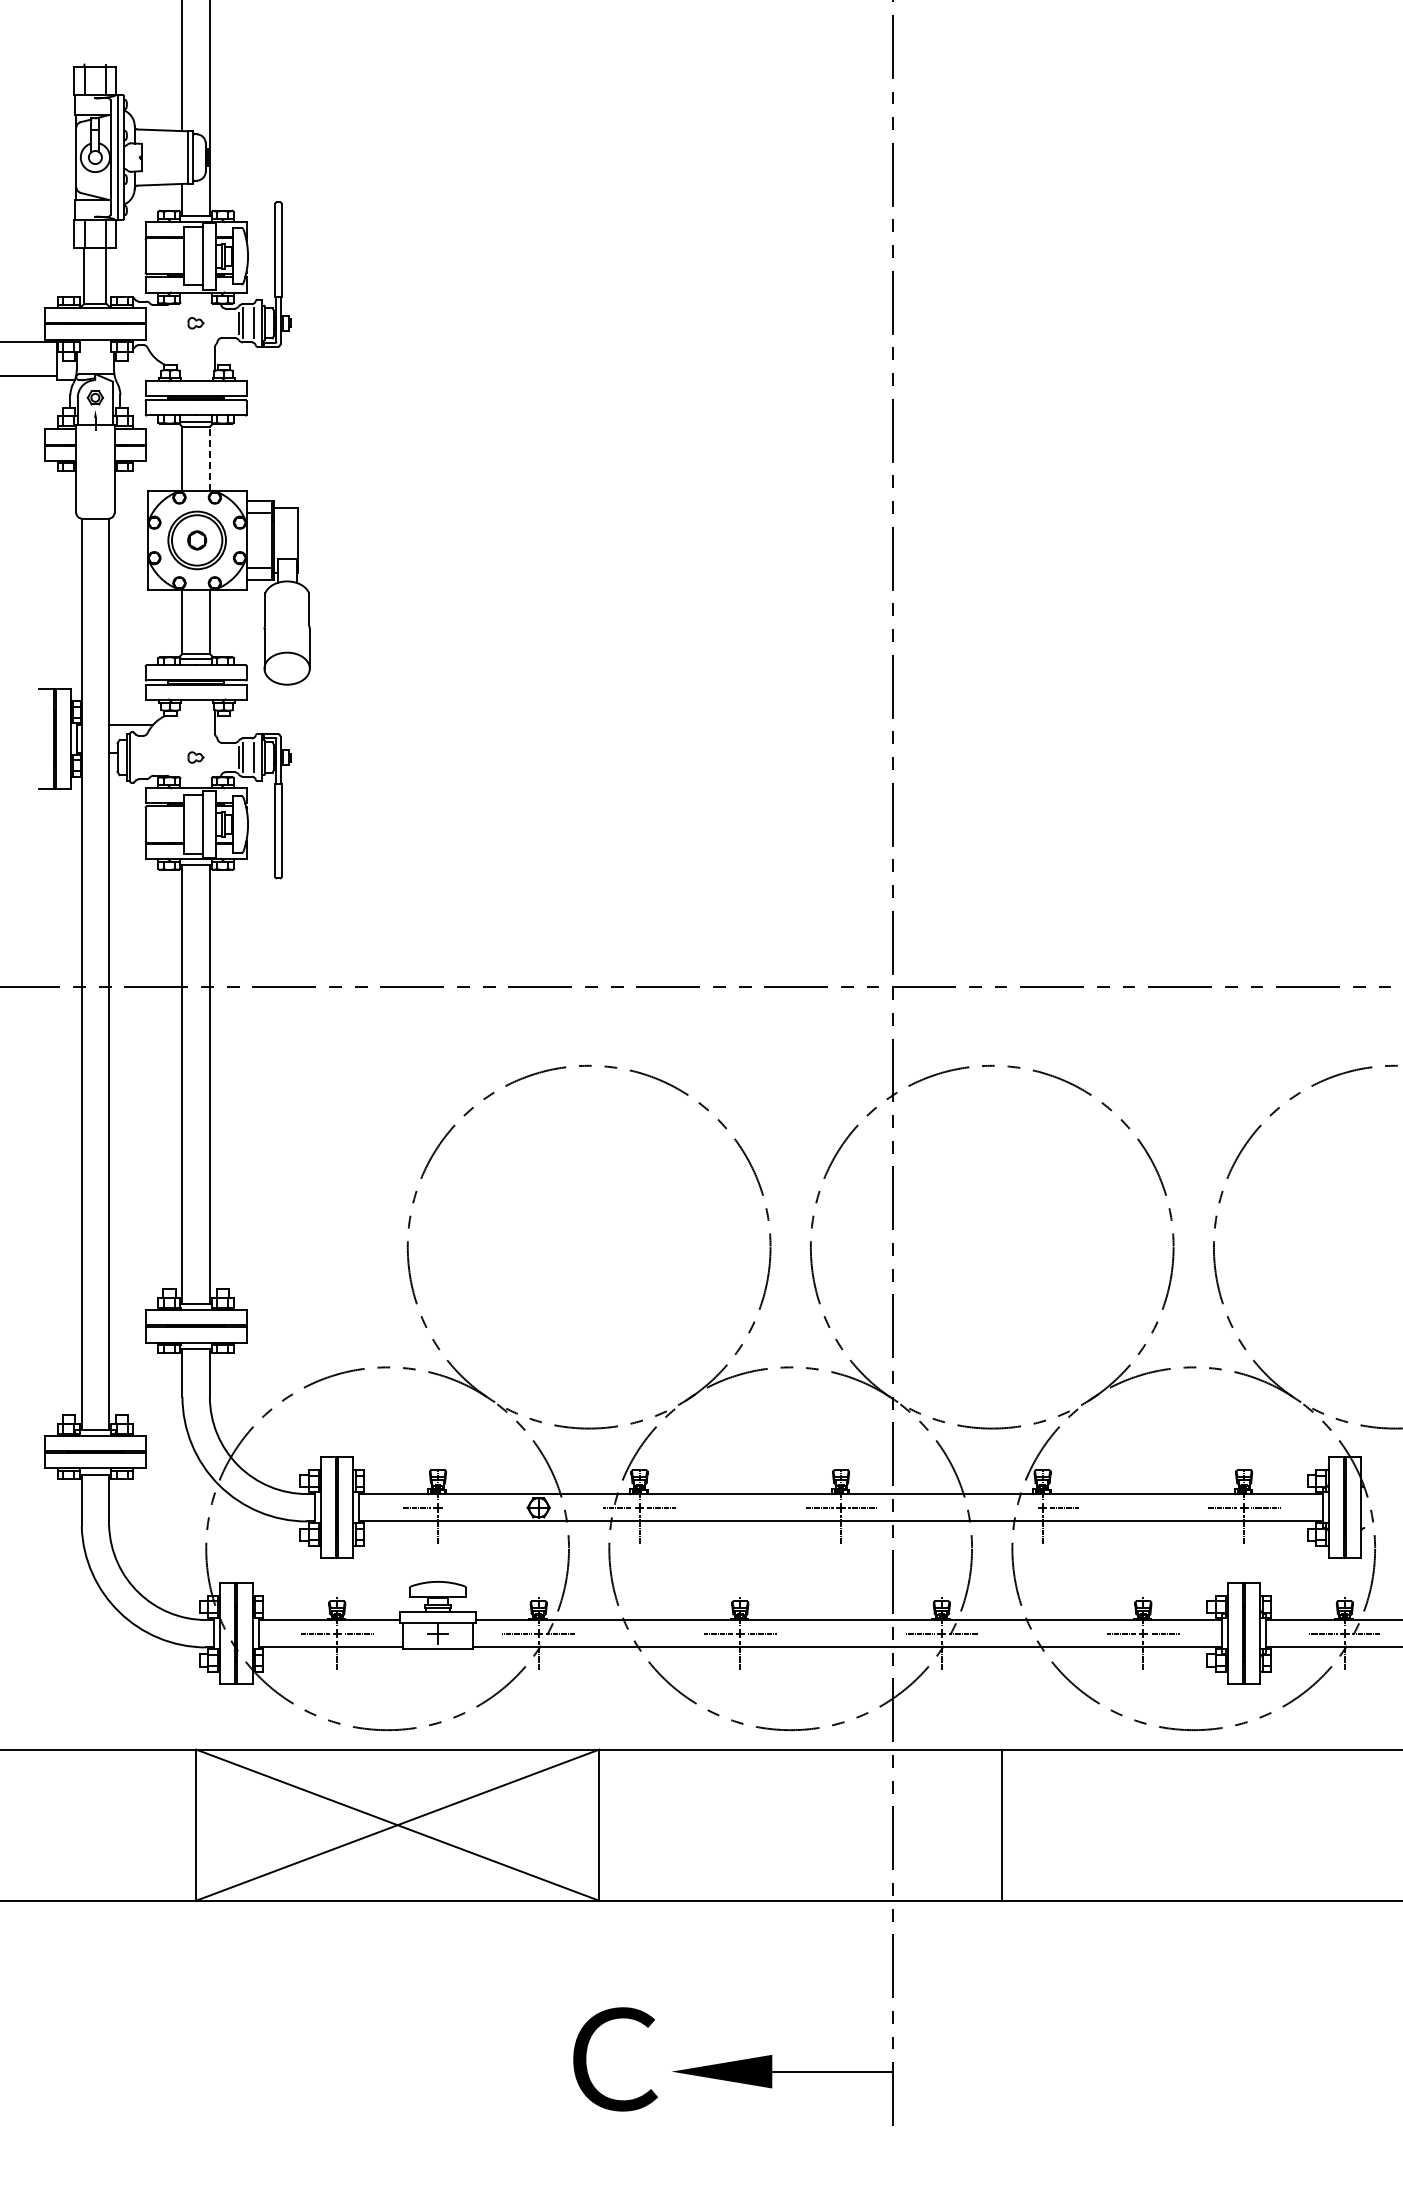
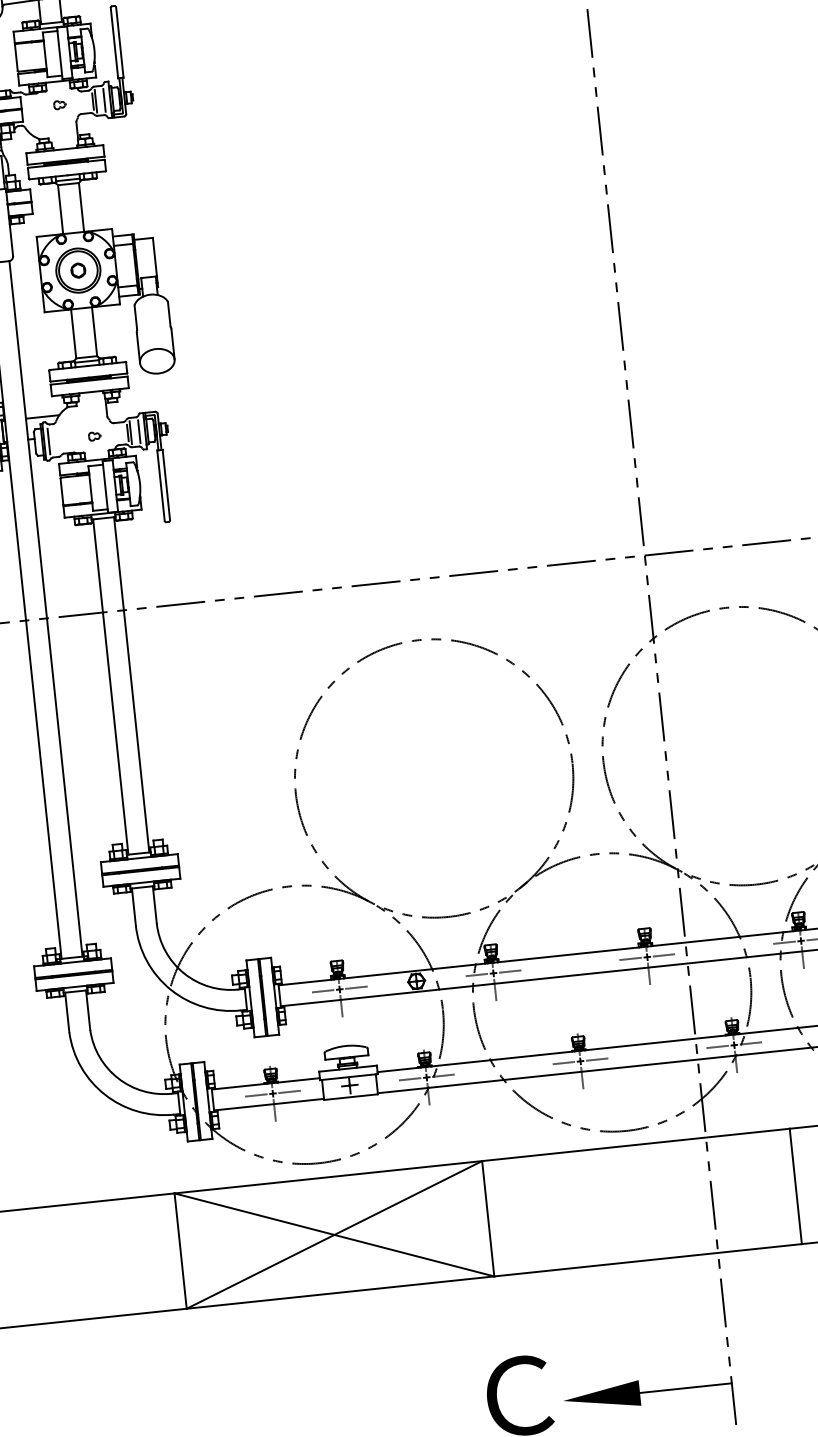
line: (209, 458) -> (81, 207), dashed -> solid
line: (135, 757) -> (48, 441), added
line: (459, 1507) -> (356, 987), added
line: (1020, 1507) -> (784, 942), added

